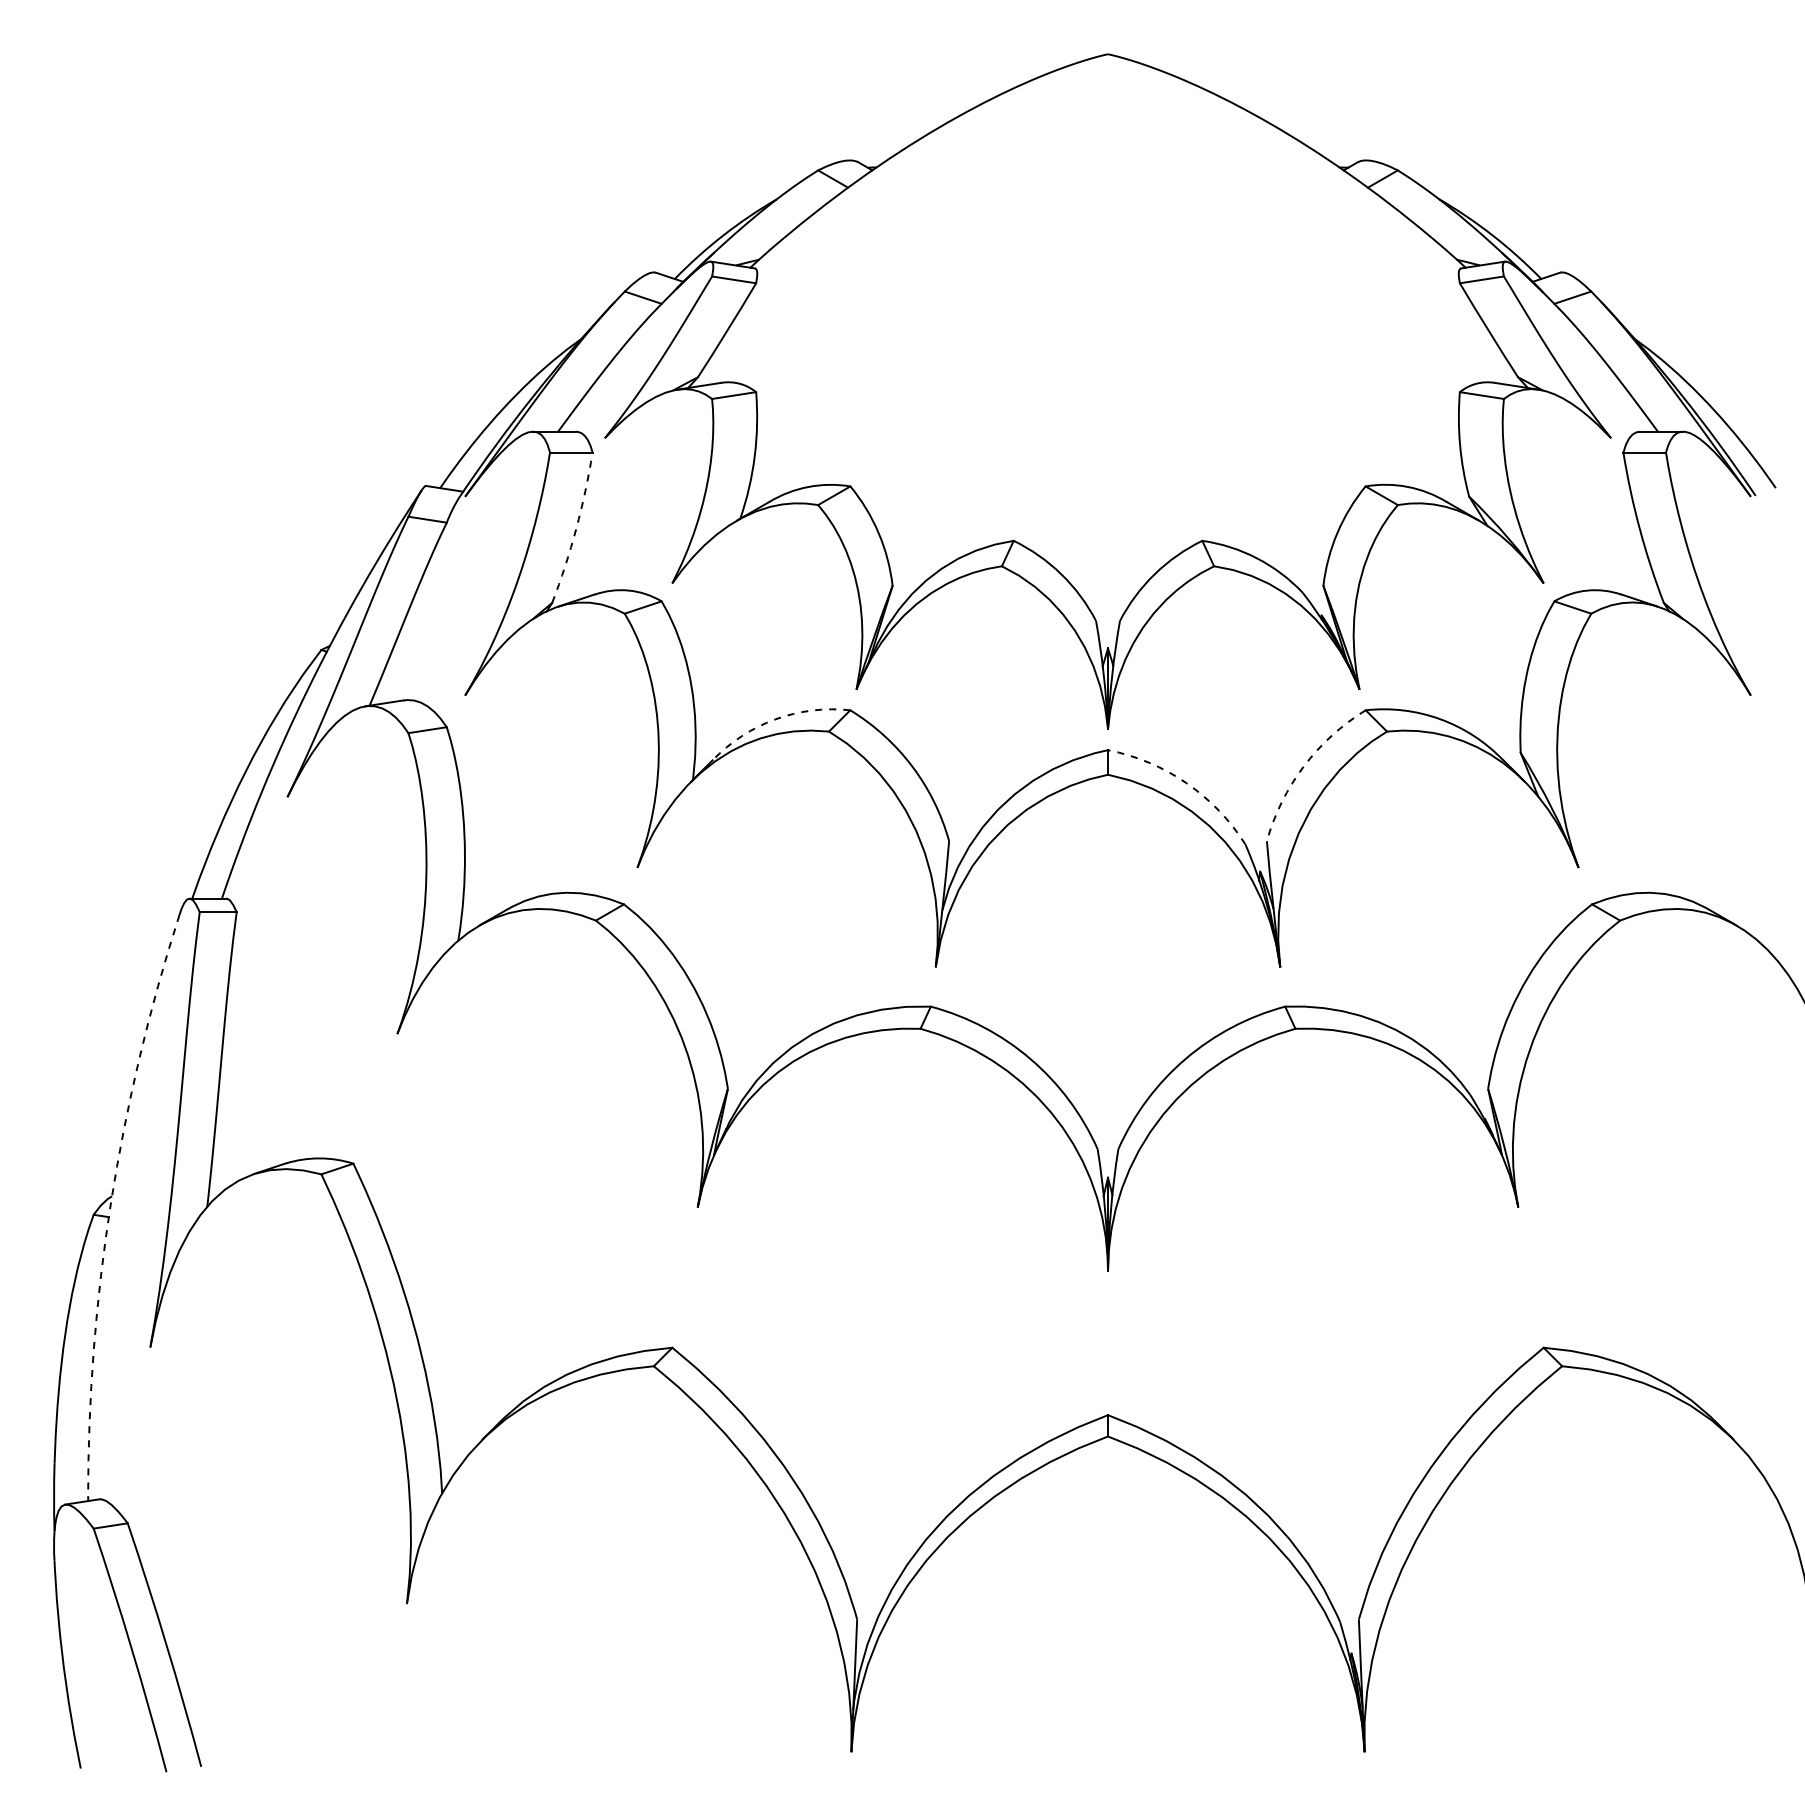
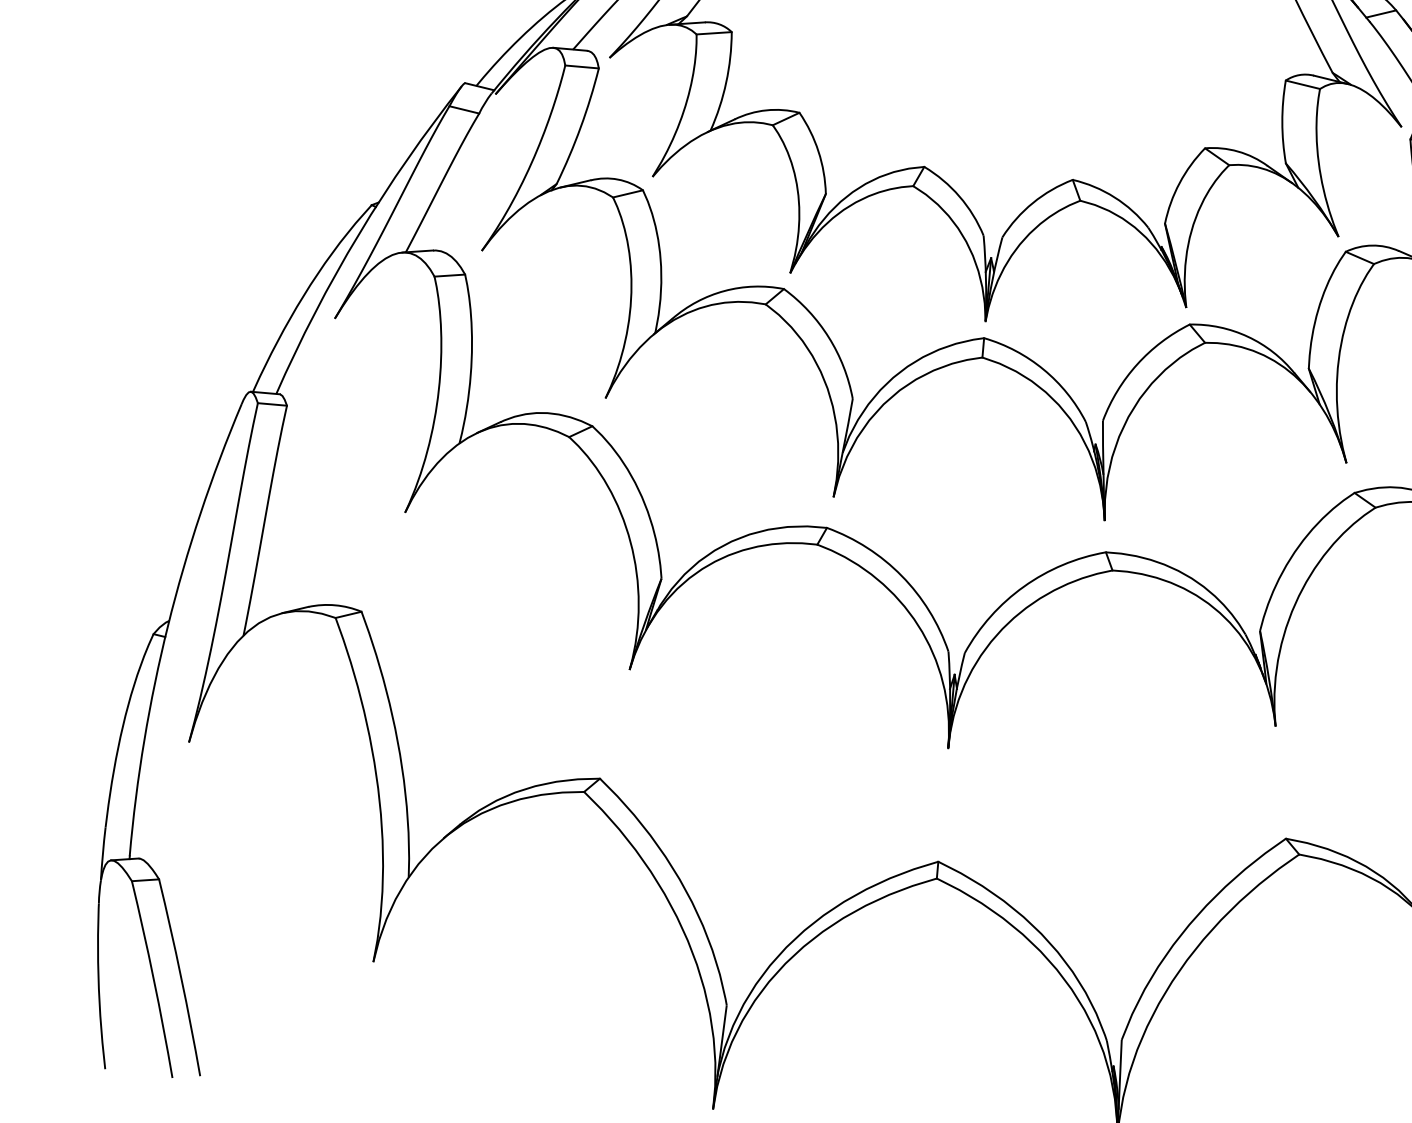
arc: (576, 528) -> (580, 127), dashed -> solid
arc: (775, 719) -> (724, 291), dashed -> solid
arc: (1303, 766) -> (1136, 364), dashed -> solid
arc: (1186, 783) -> (1043, 369), dashed -> solid
arc: (111, 1202) -> (168, 625), dashed -> solid

